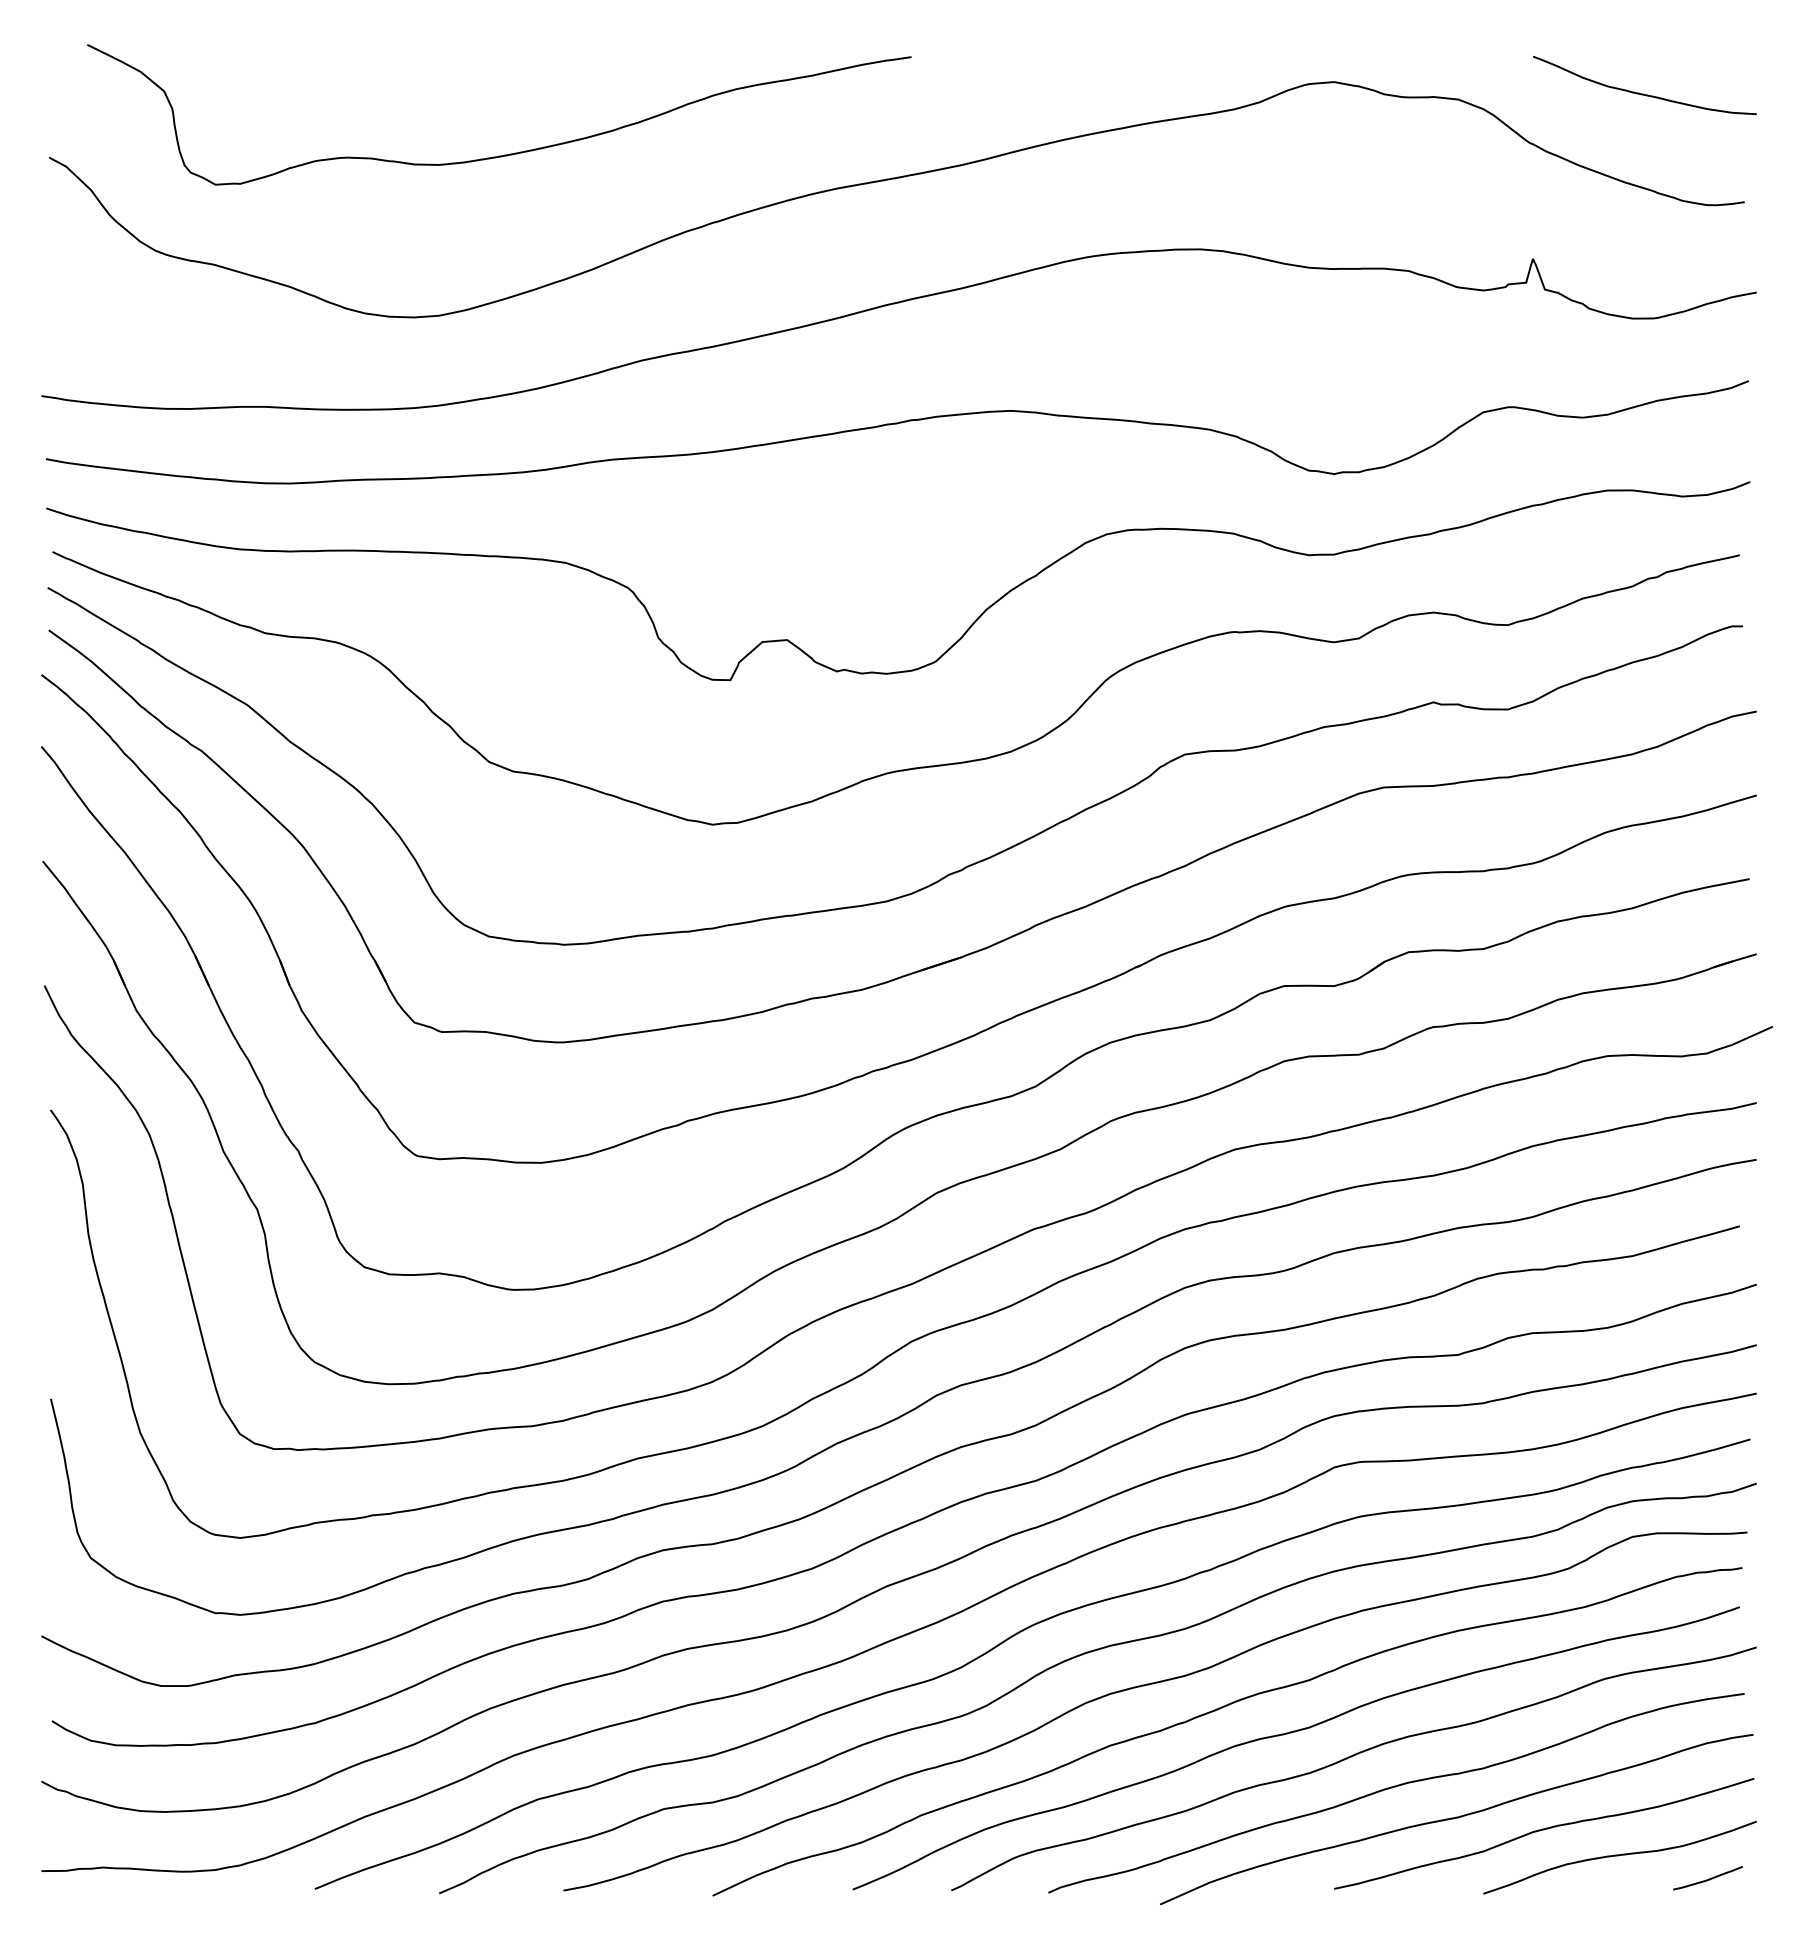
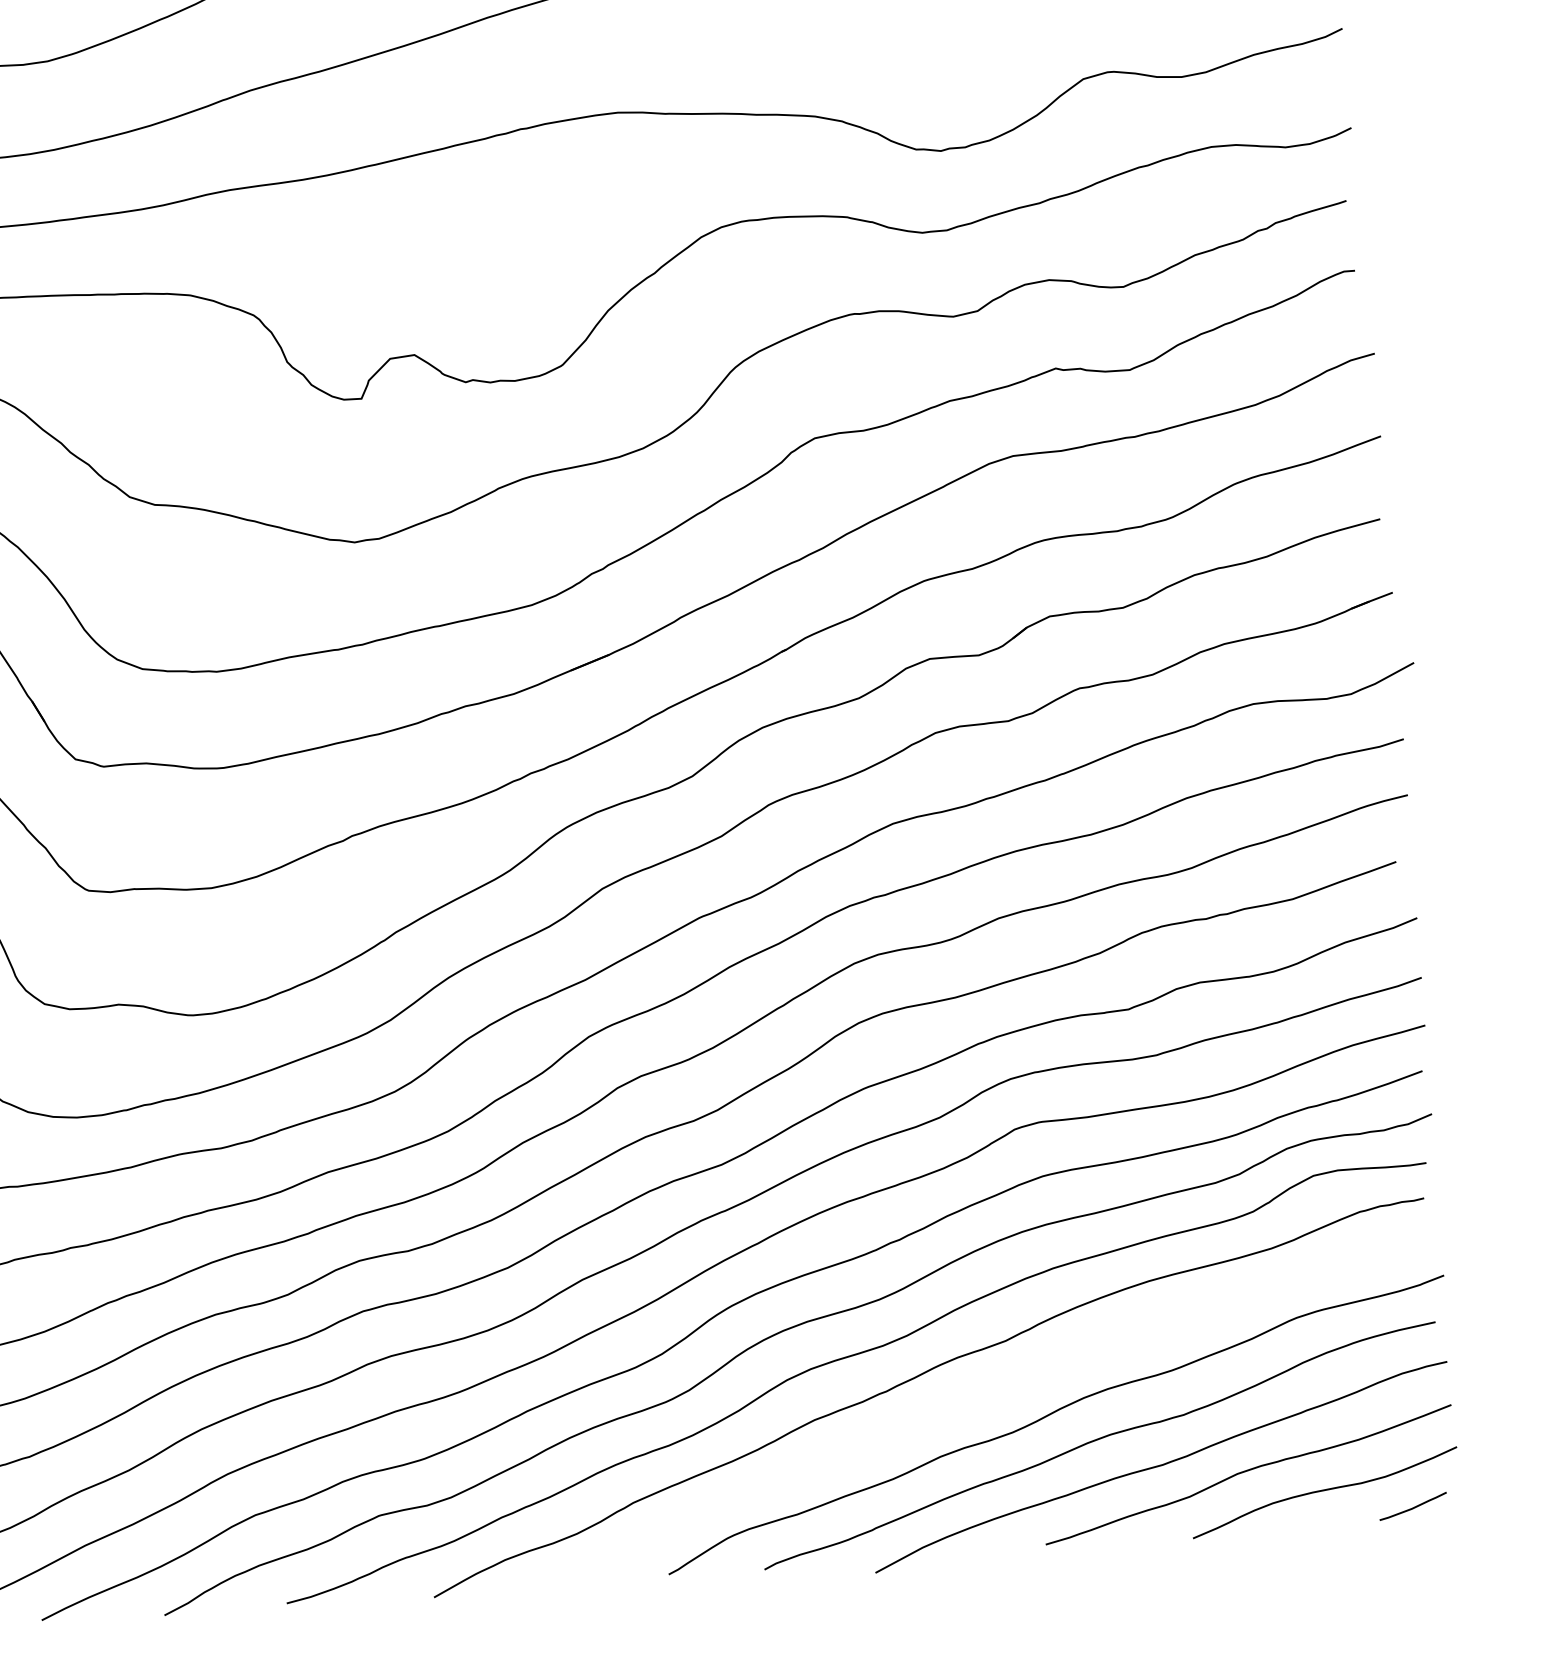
curve: (1291, 1733) -> (992, 1394), removed

